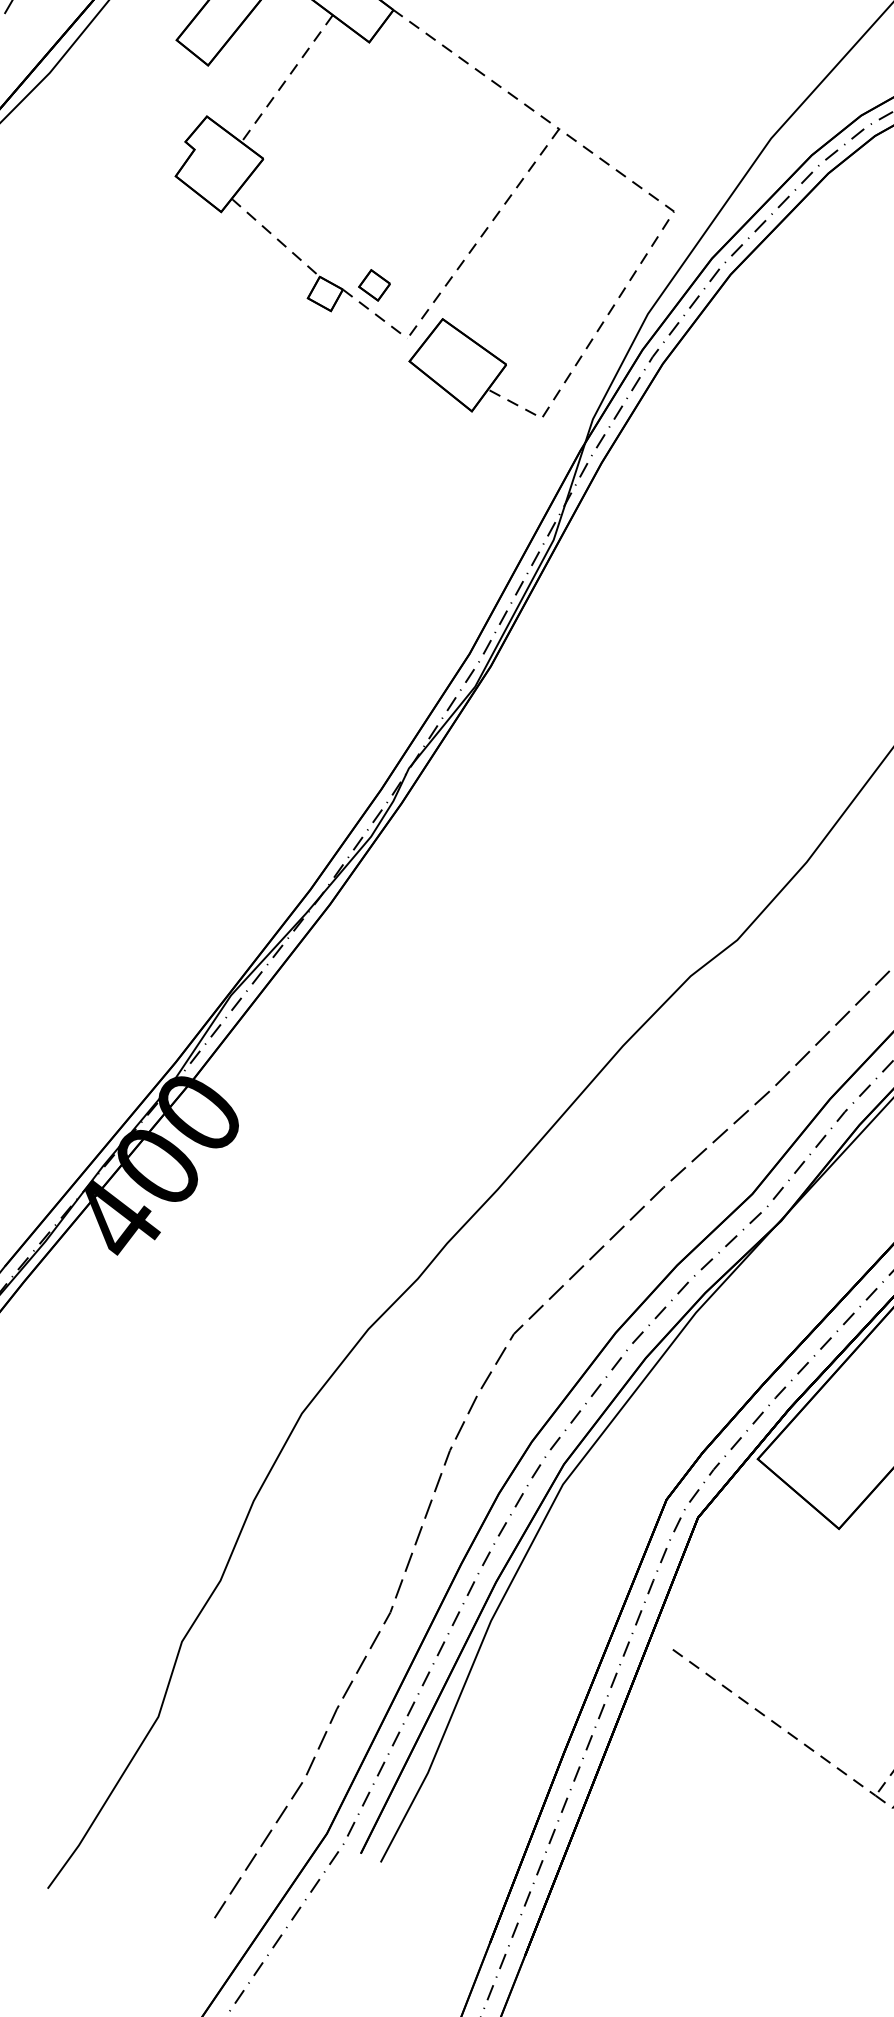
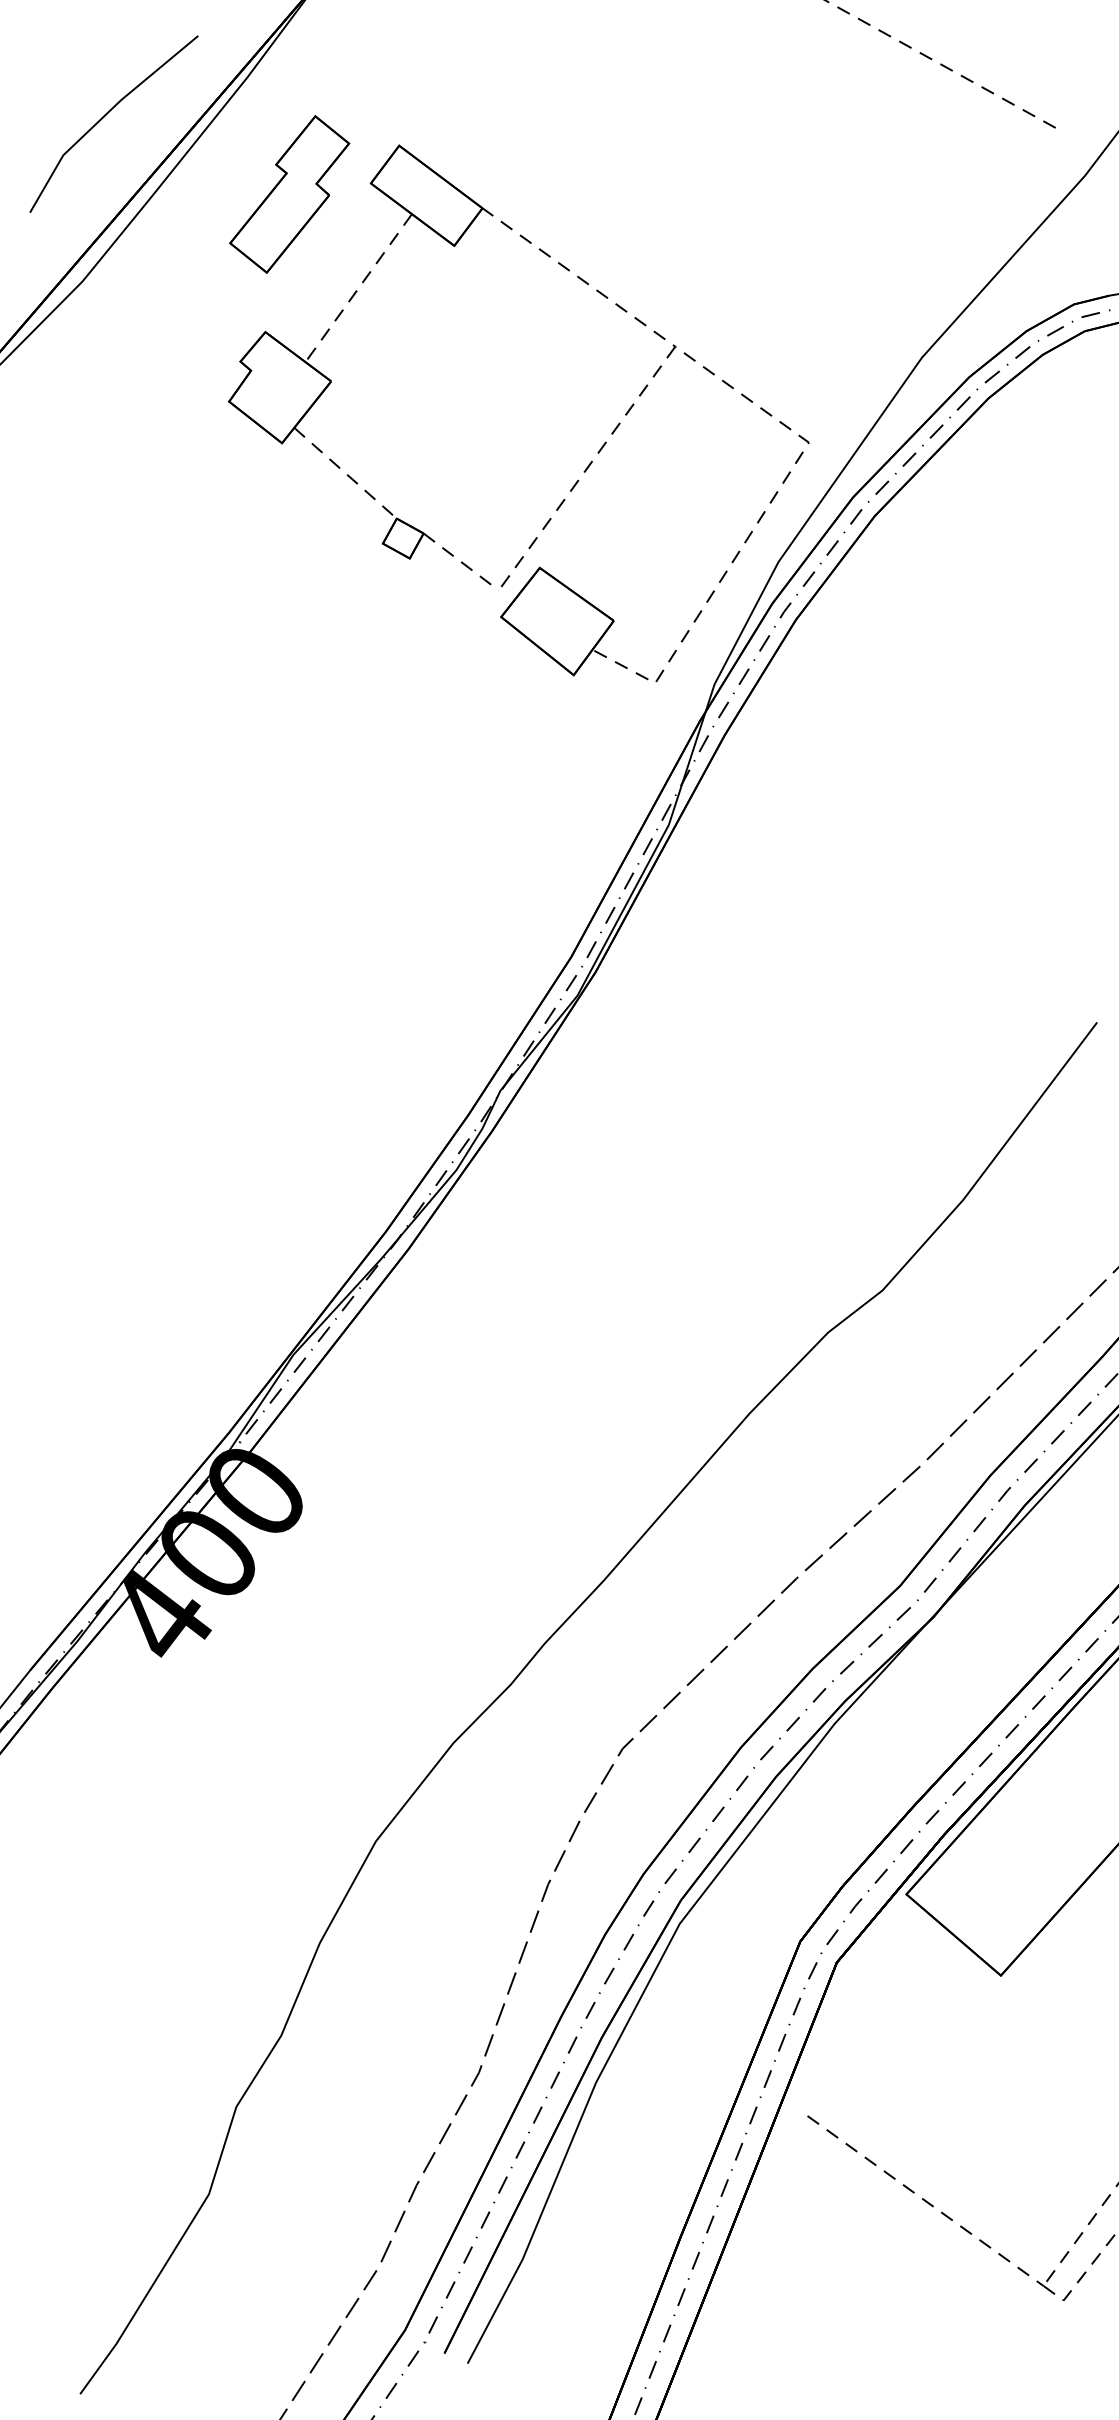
part: (374, 285) -> (460, 528), removed

